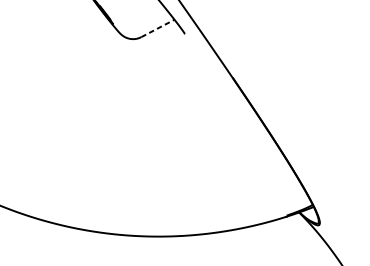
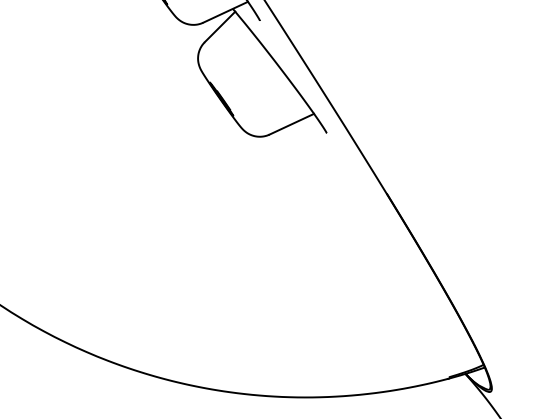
line: (157, 28) -> (291, 124), dashed -> solid

